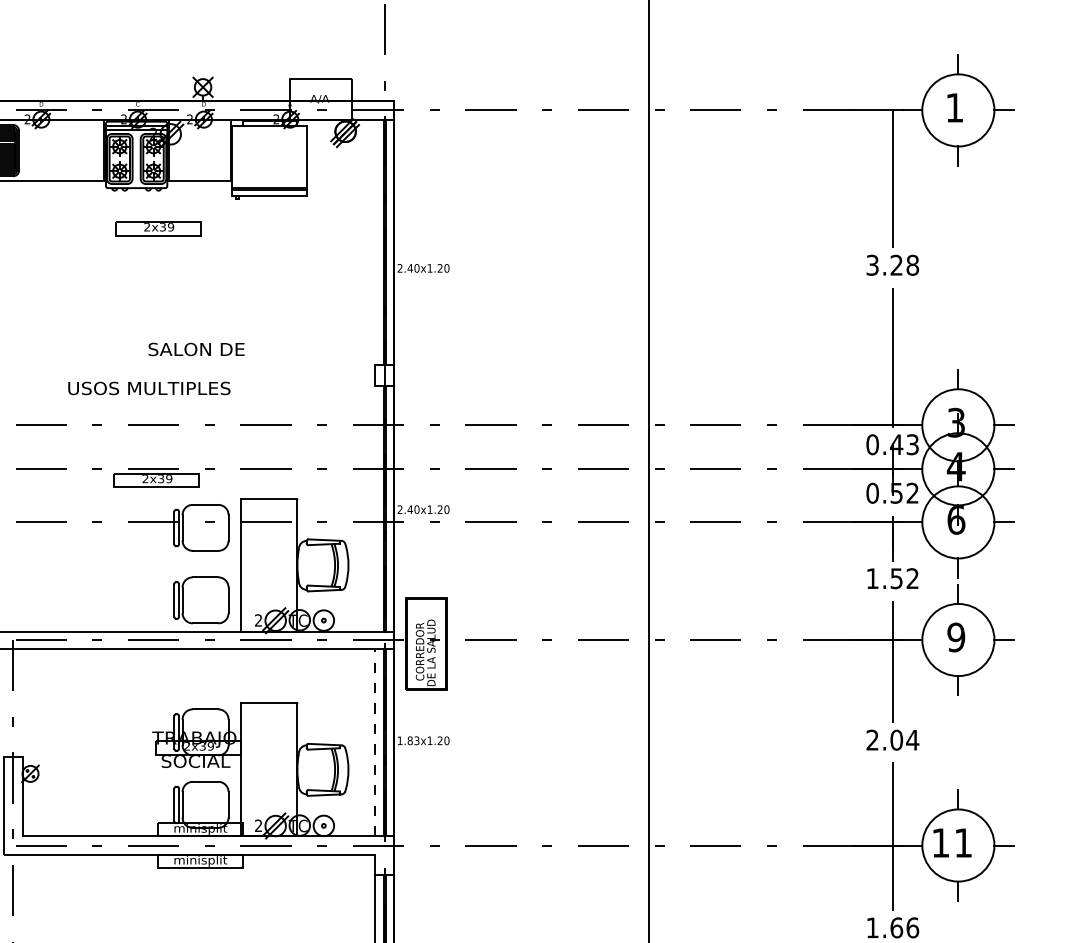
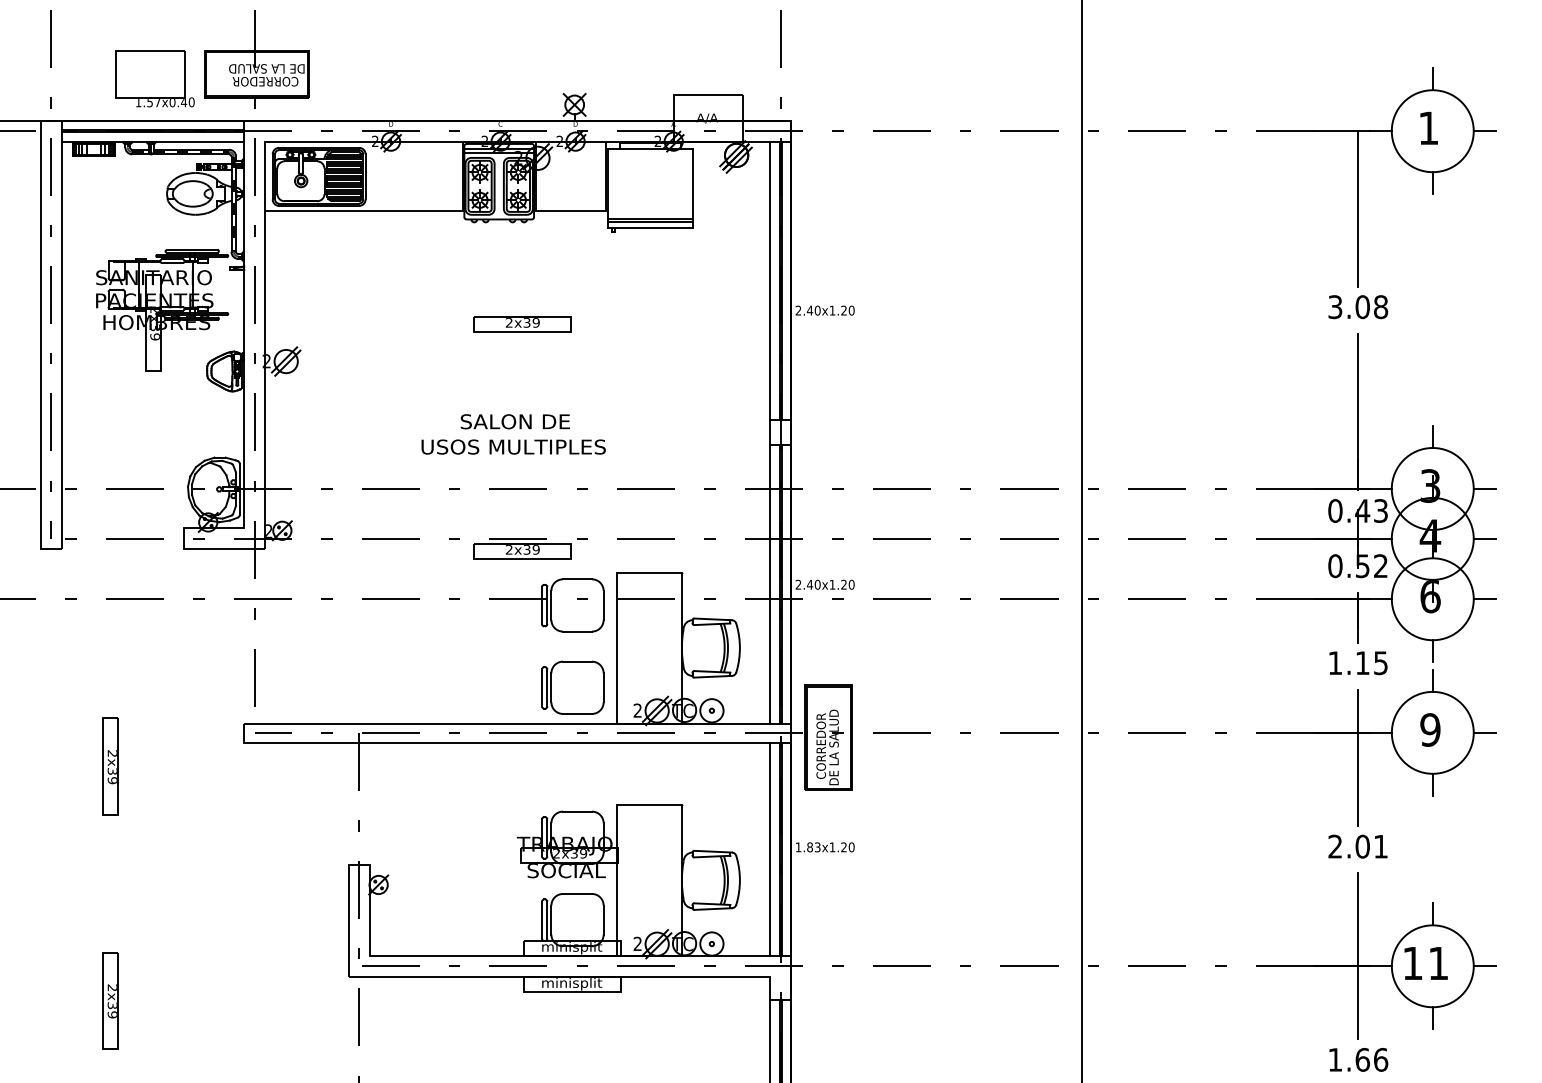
part: (158, 228) -> (522, 324), moved
line: (375, 241) -> (770, 280), added
text: (896, 265) -> (1362, 307), 3.28 -> 3.08
text: (195, 349) -> (514, 421), moved
line: (375, 508) -> (770, 583), added
text: (904, 578) -> (1371, 663), 1.52 -> 1.15
text: (912, 740) -> (1380, 846), 2.04 -> 2.01
line: (375, 742) -> (770, 849), dashed -> solid

